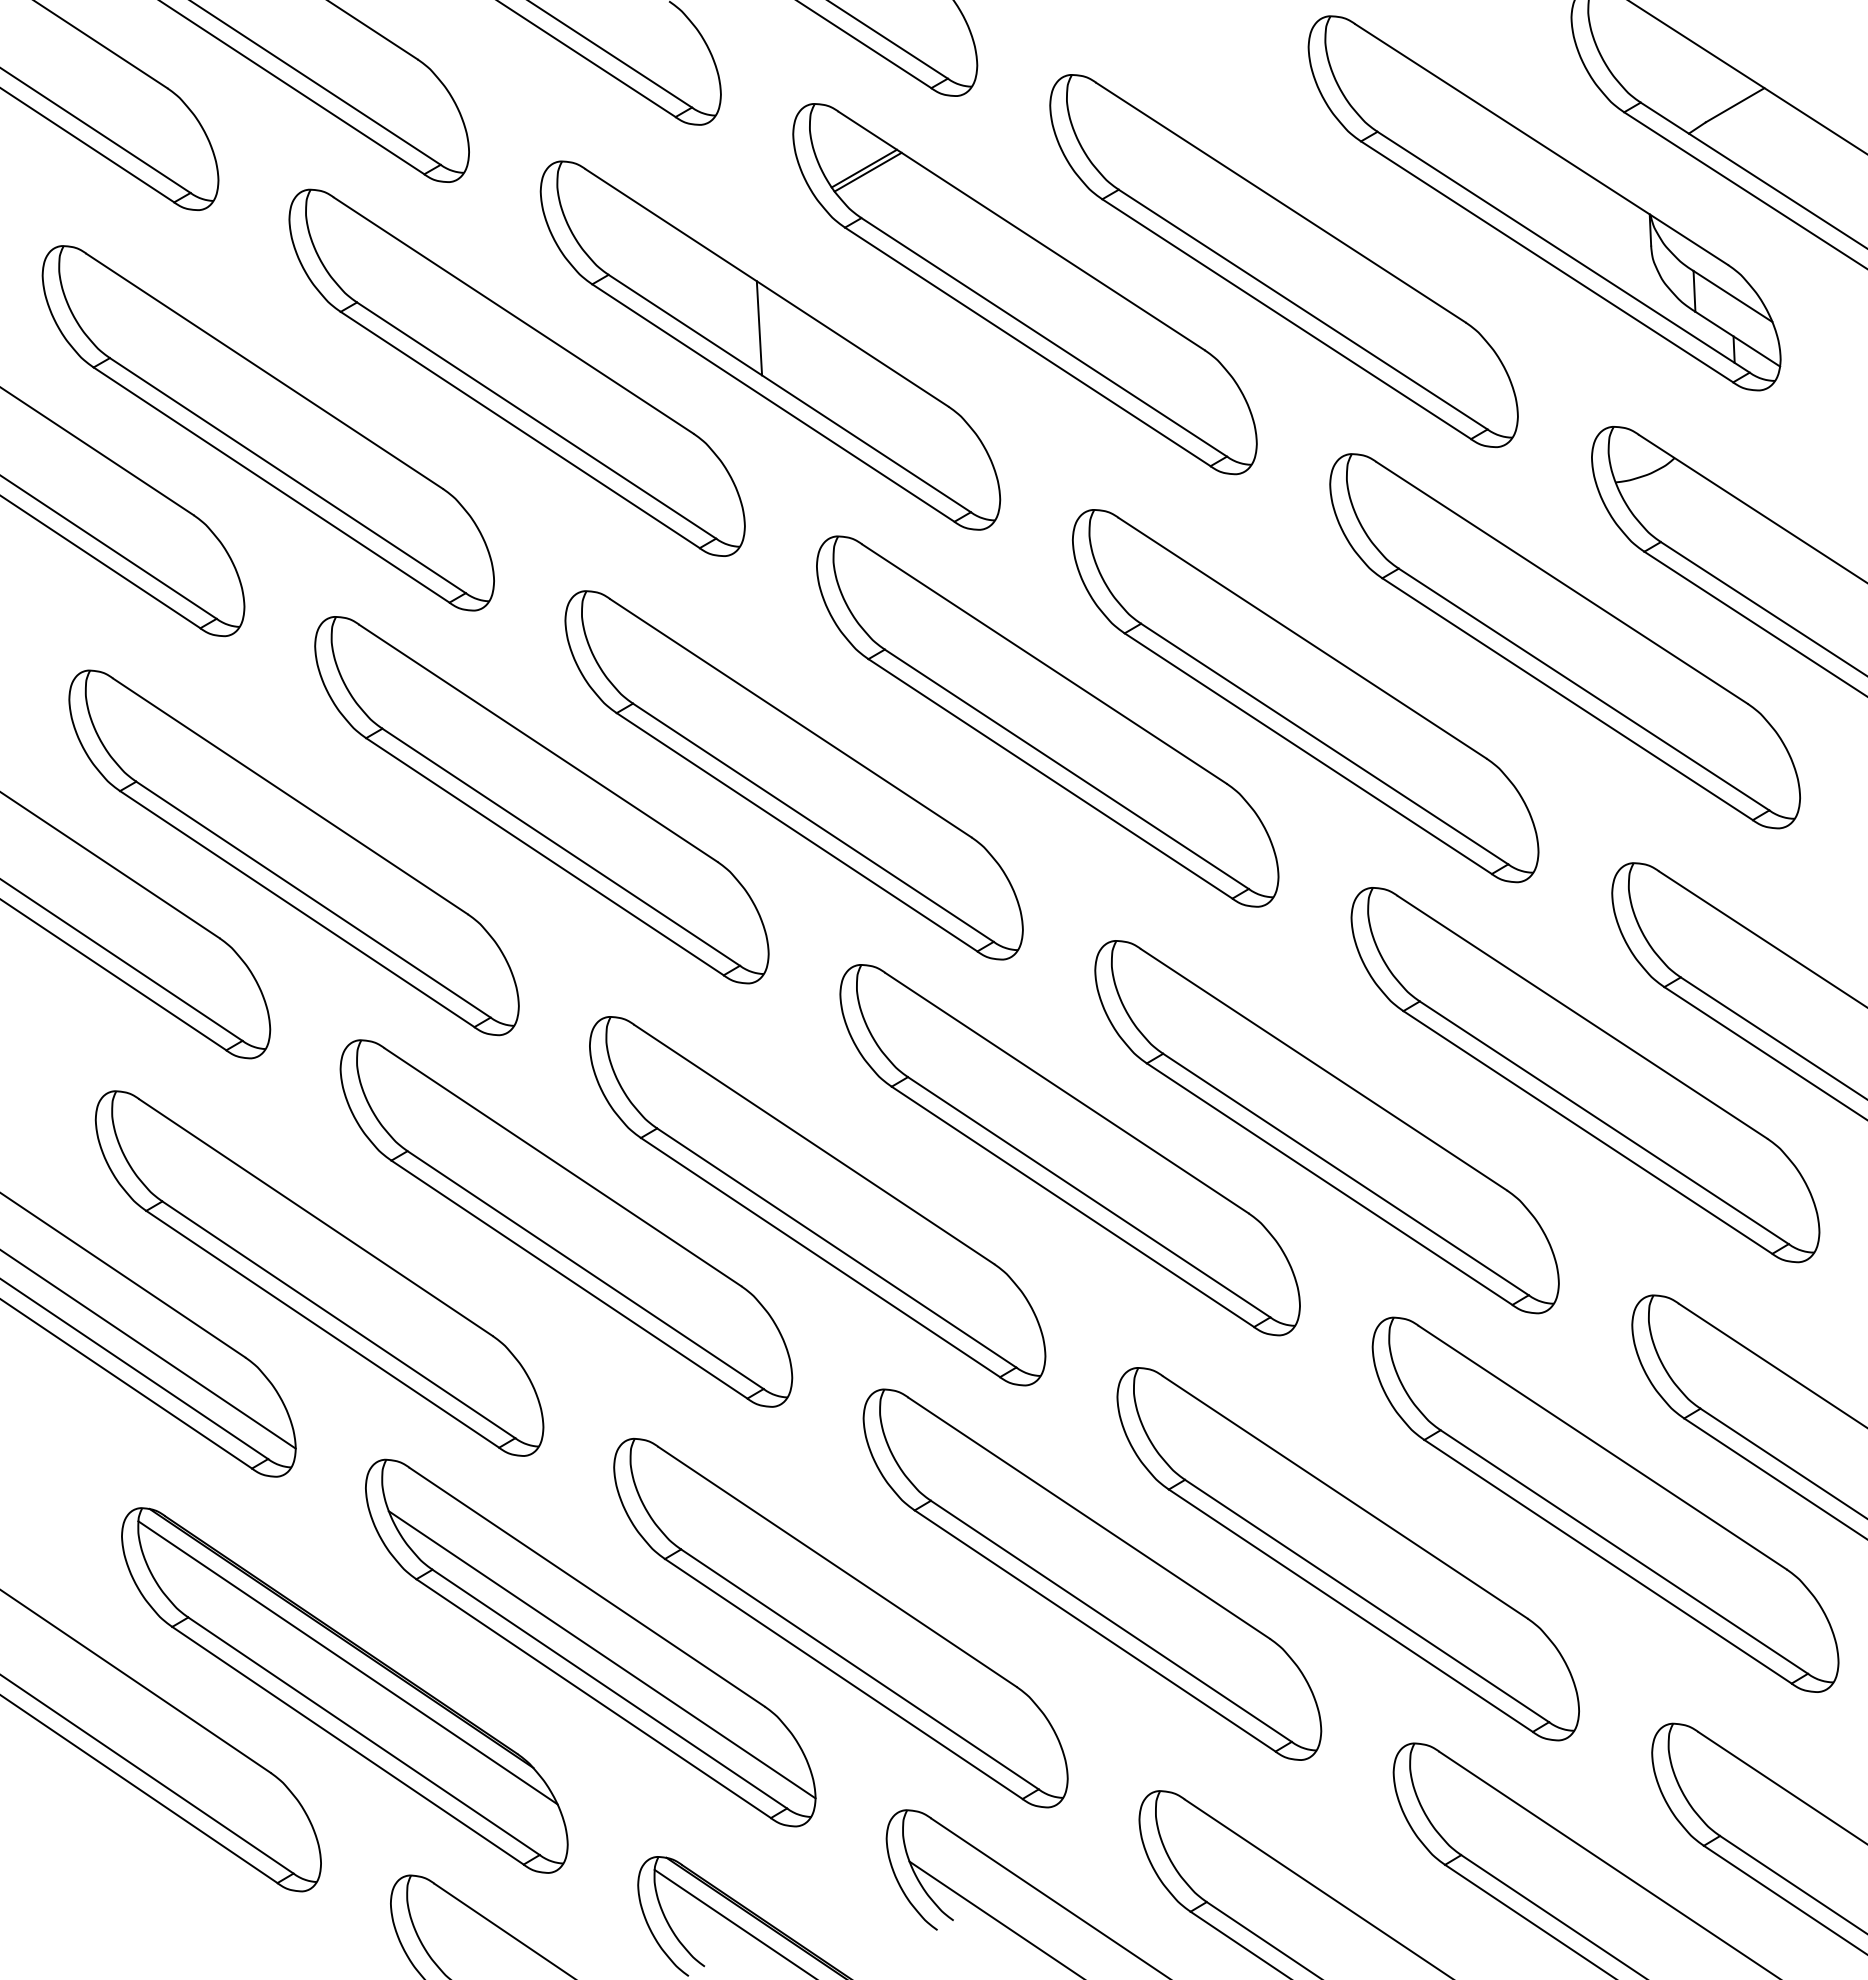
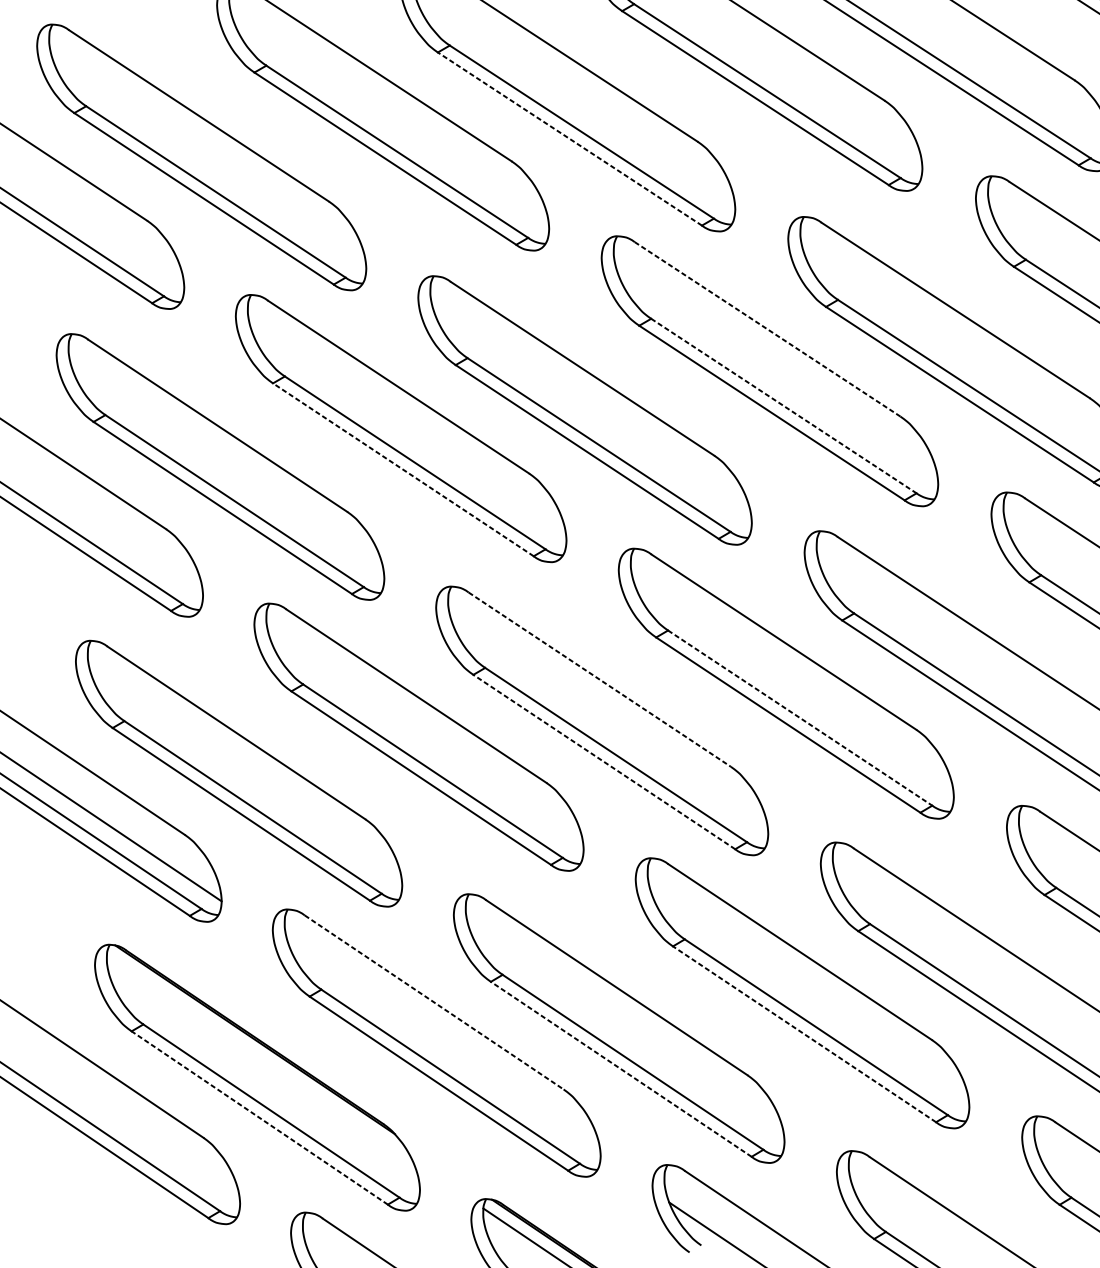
line: (759, 328) -> (559, 84), removed
line: (773, 403) -> (570, 139), solid -> dashed
line: (1044, 664) -> (767, 329), solid -> dashed
line: (1066, 769) -> (783, 406), solid -> dashed
line: (544, 856) -> (403, 469), solid -> dashed
line: (814, 1144) -> (599, 679), solid -> dashed
line: (1089, 1197) -> (800, 718), solid -> dashed
line: (820, 1257) -> (604, 762), solid -> dashed
line: (587, 1587) -> (434, 1002), solid -> dashed
line: (1094, 1630) -> (804, 1033), solid -> dashed
line: (601, 1654) -> (444, 1051), removed
line: (347, 1662) -> (259, 1057), removed
line: (843, 1678) -> (621, 1068), solid -> dashed
line: (347, 1745) -> (259, 1117), solid -> dashed

